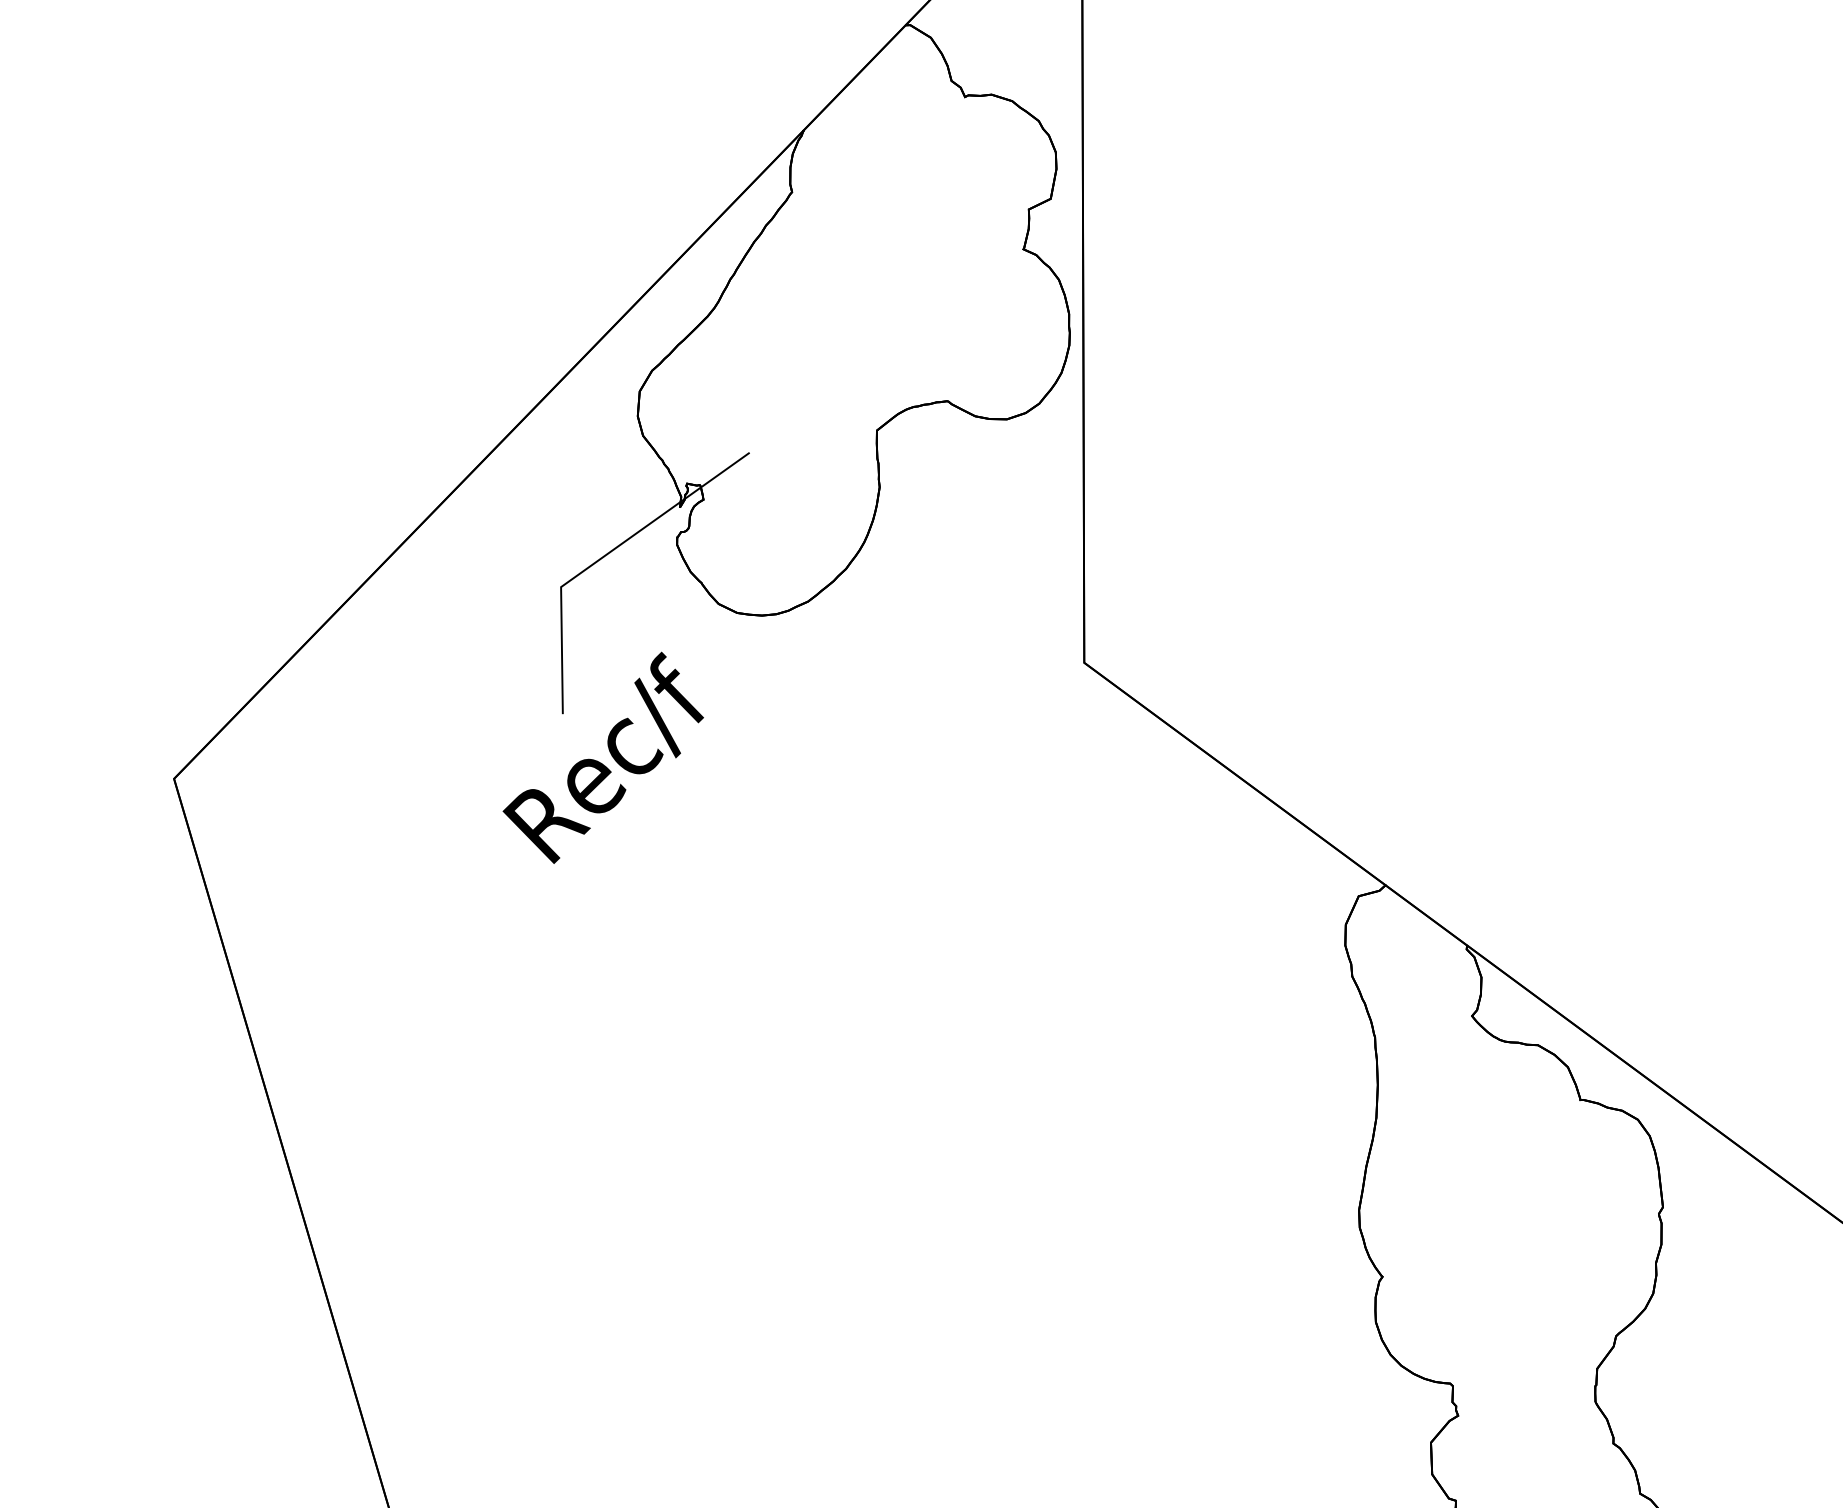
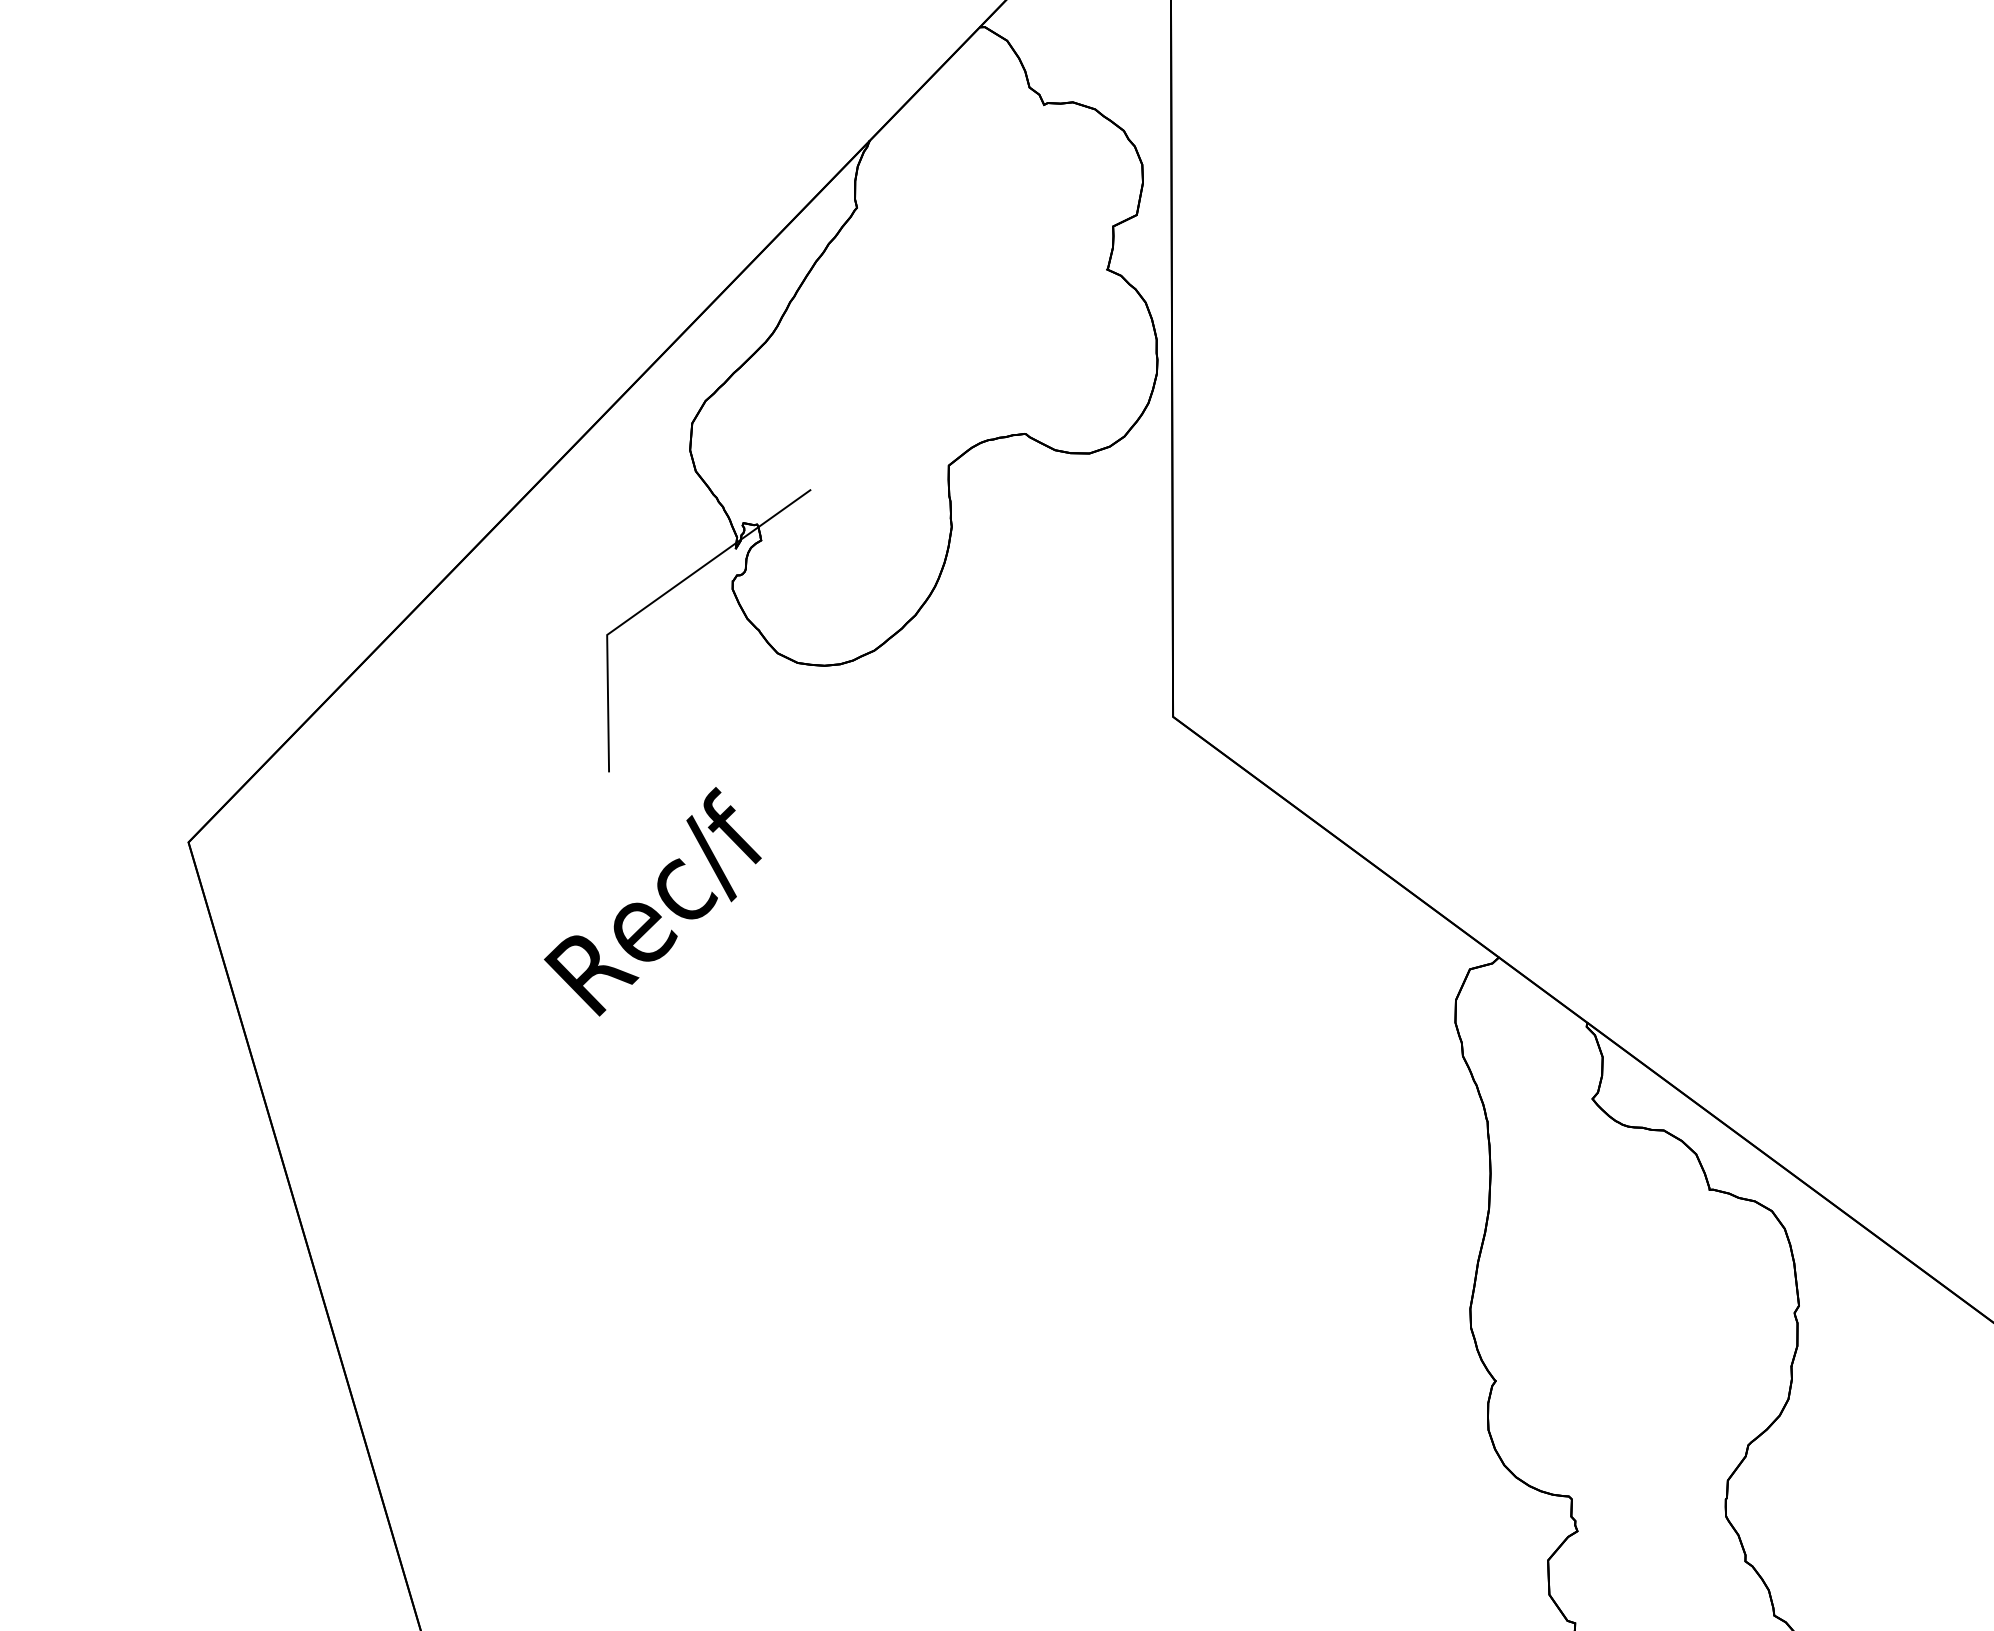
text: (603, 757) -> (652, 901), moved

